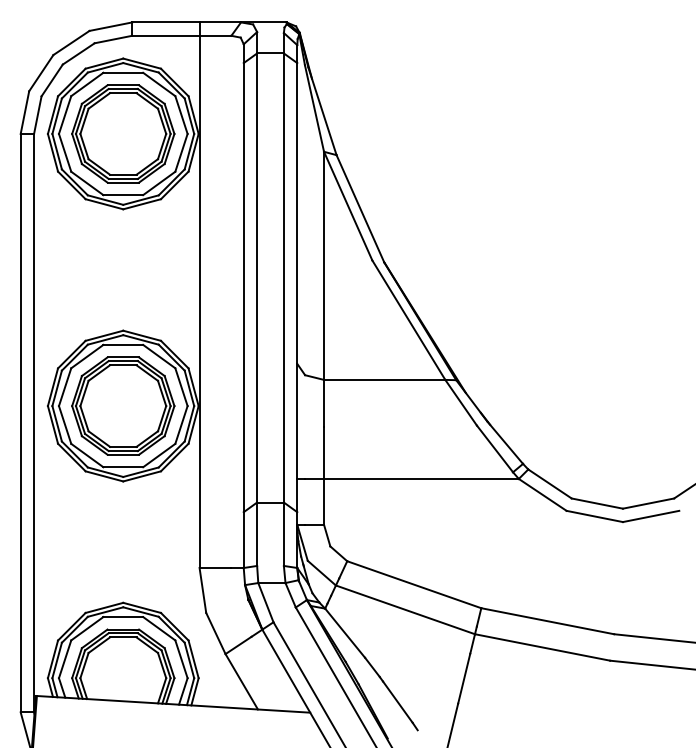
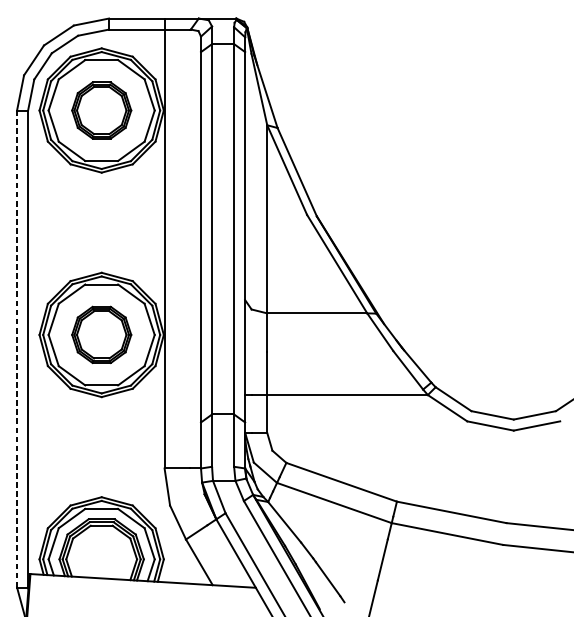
part: (123, 133) -> (101, 110), size x0.7
part: (123, 405) -> (101, 334), size x0.7
line: (20, 422) -> (16, 348), solid -> dashed

